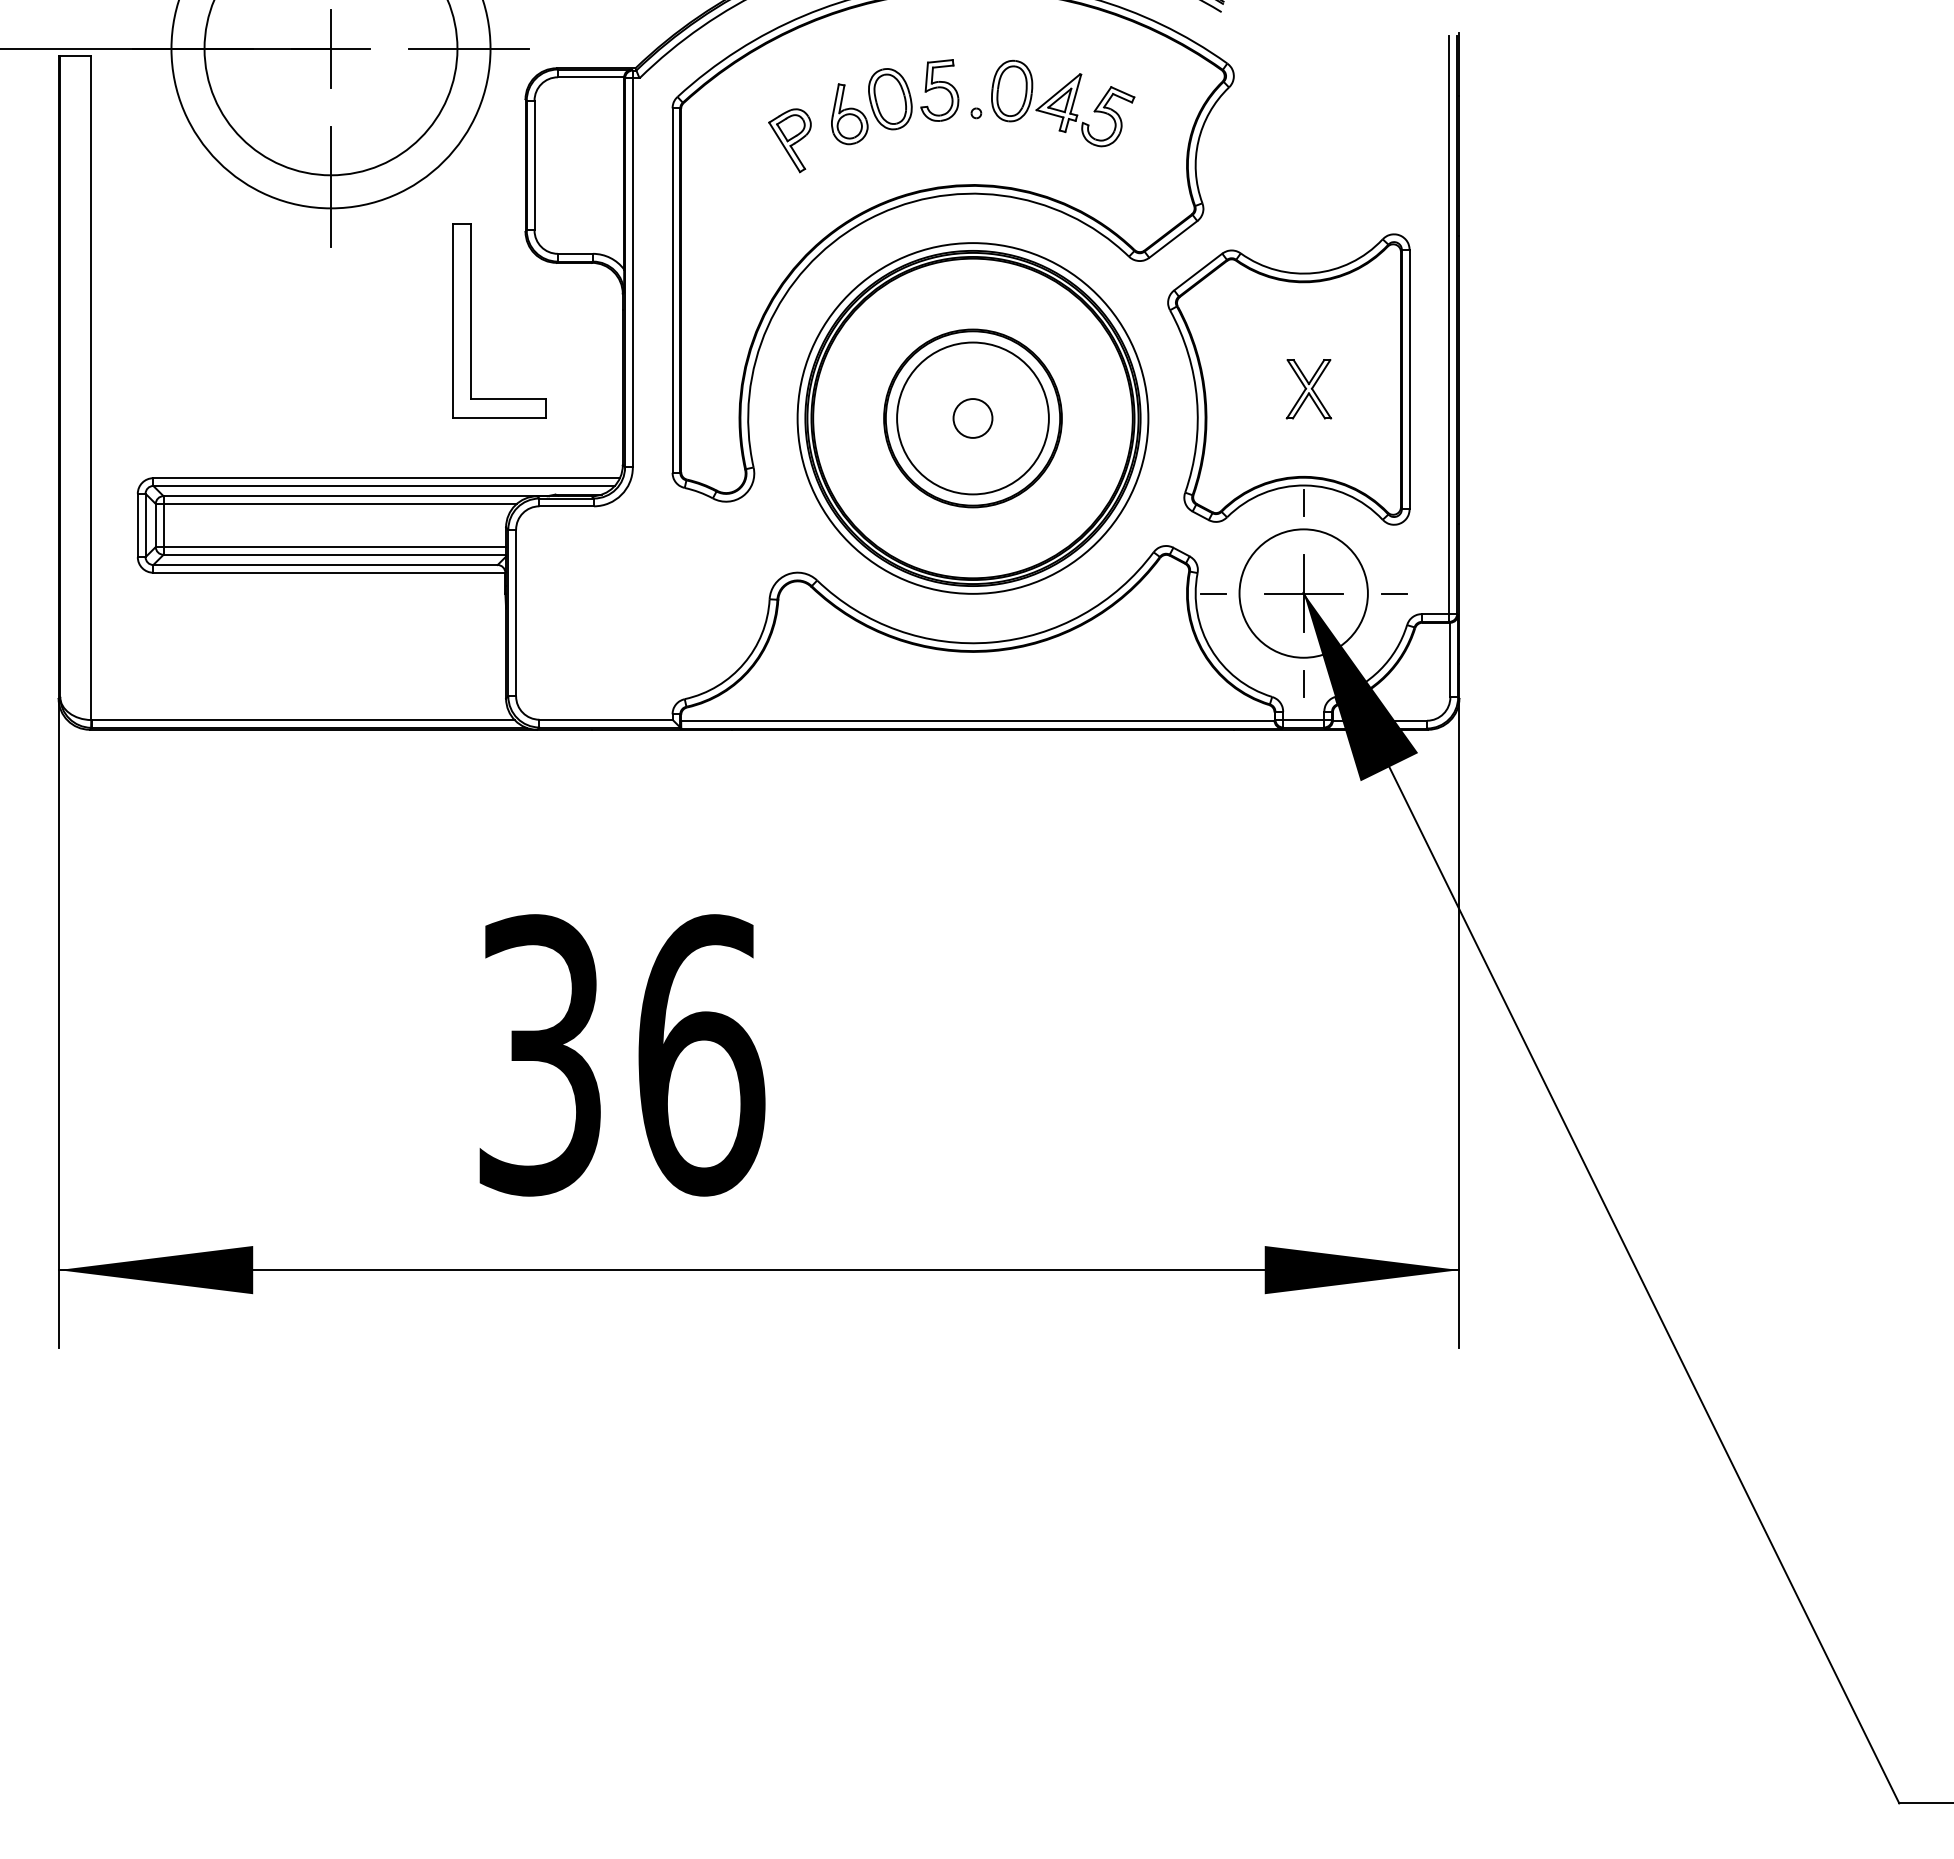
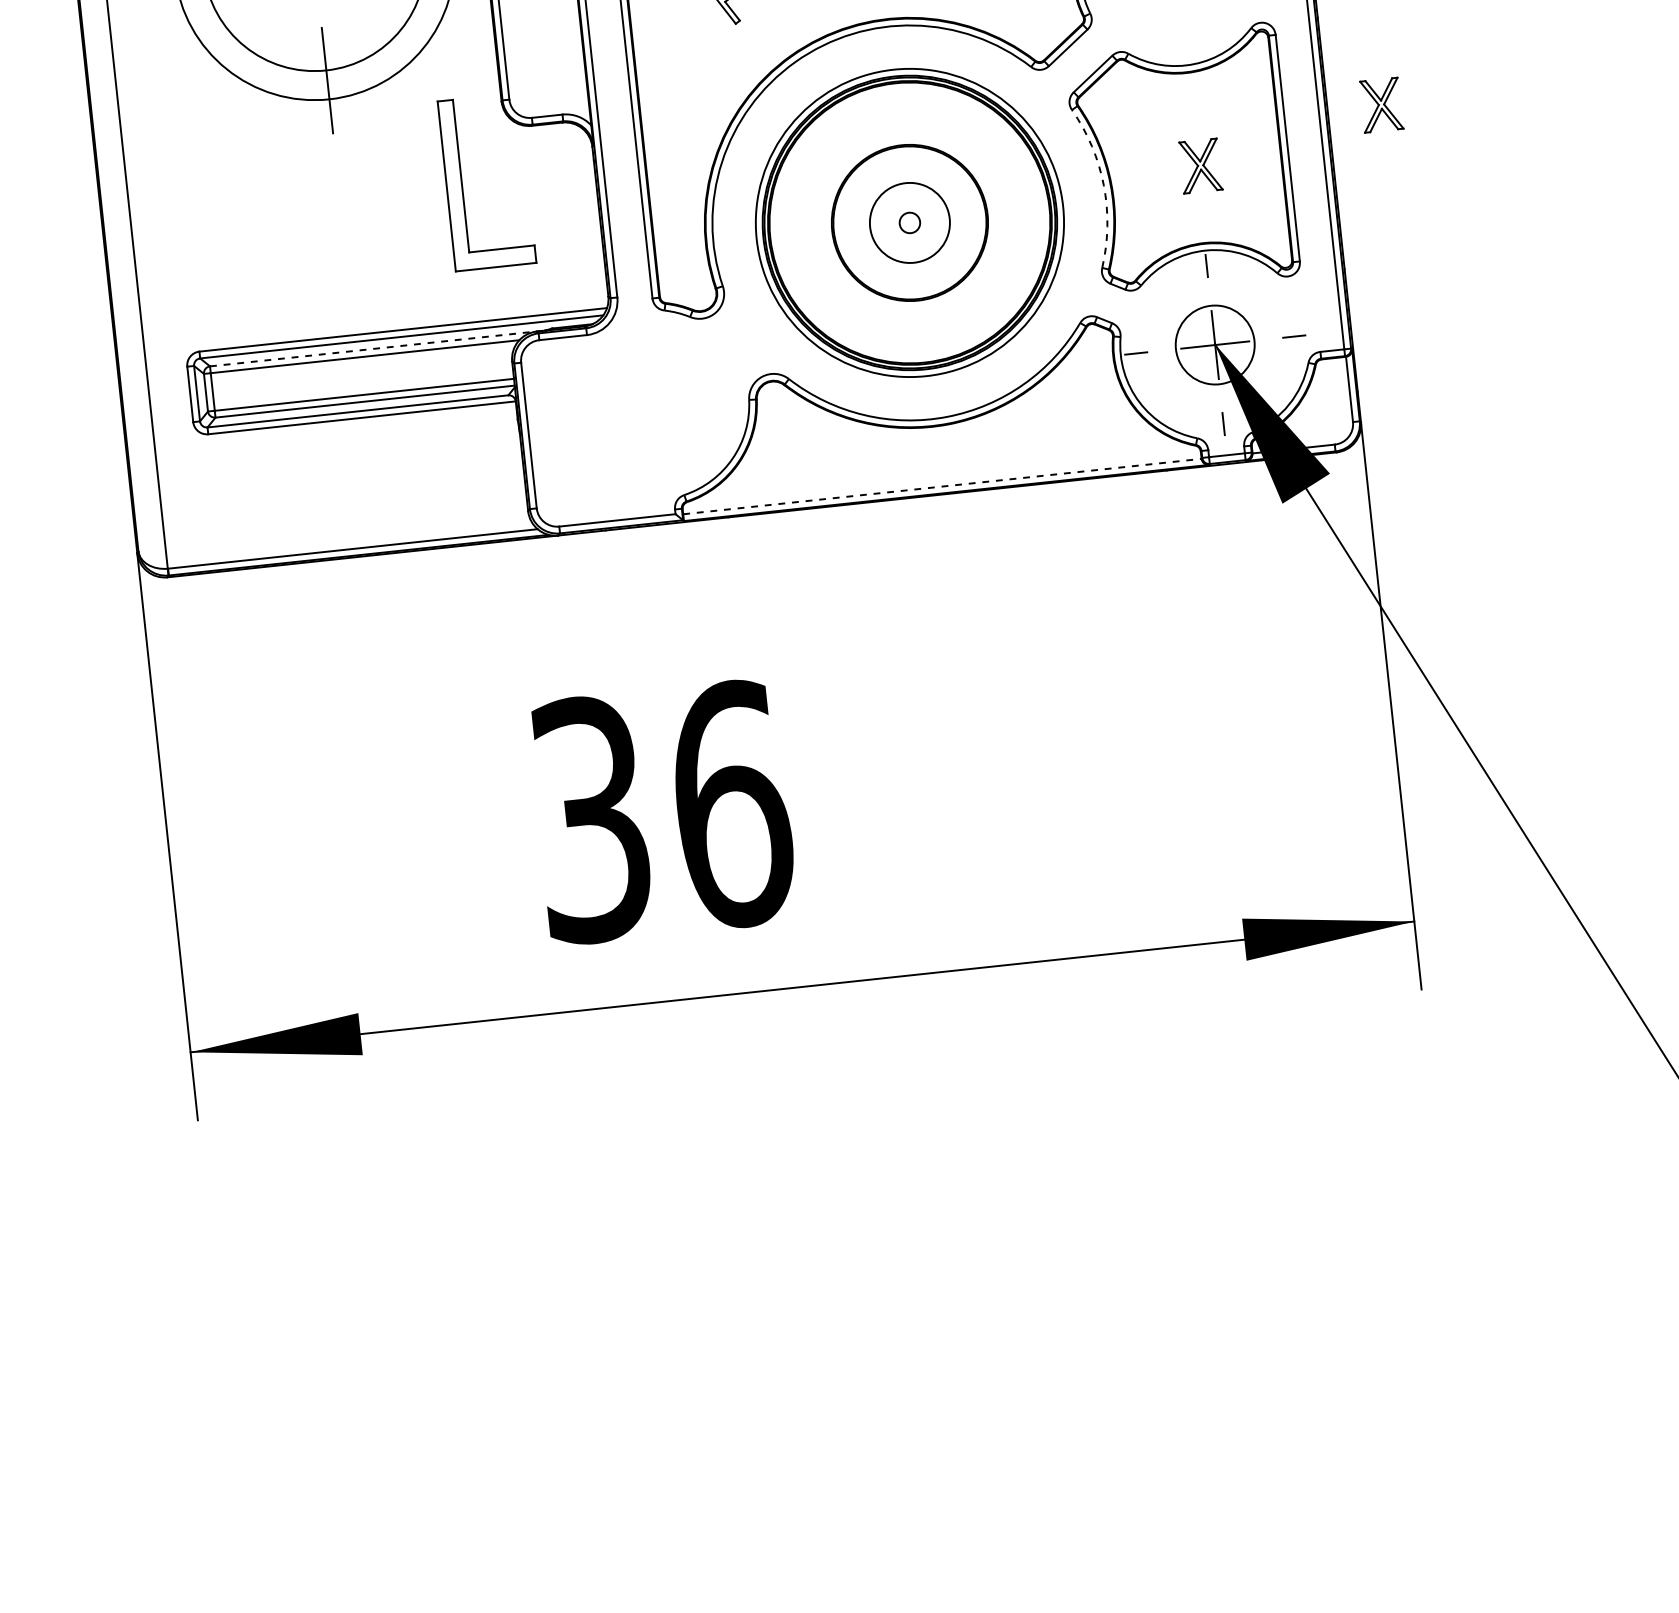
part: (1520, 342) -> (1381, 105), added
arc: (1197, 399) -> (1104, 185), solid -> dashed
circle: (972, 418) -> (909, 223), size x0.6
circle: (972, 418) -> (909, 223), size x0.6
line: (356, 496) -> (378, 348), solid -> dashed
circle: (1303, 593) -> (1215, 344), size x0.7
line: (977, 720) -> (942, 486), solid -> dashed

